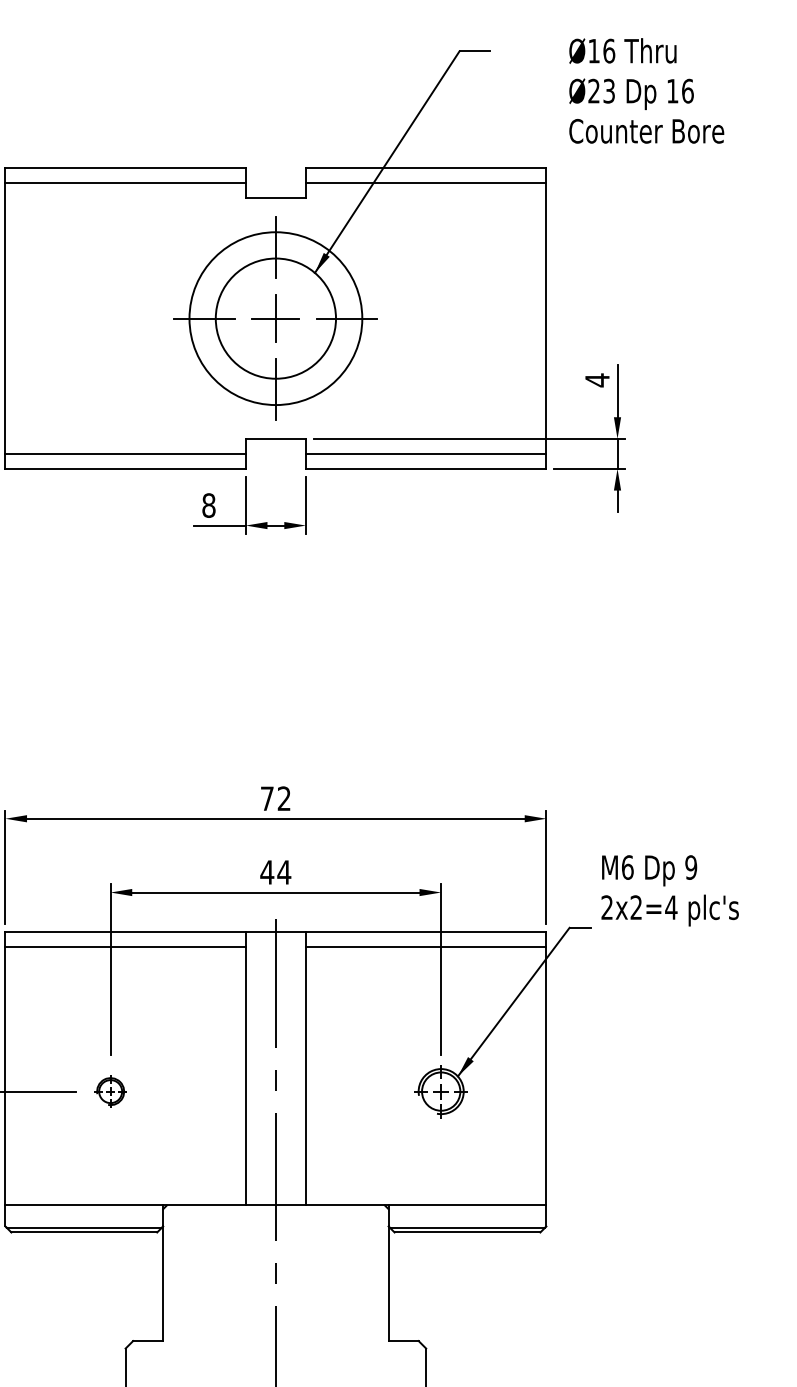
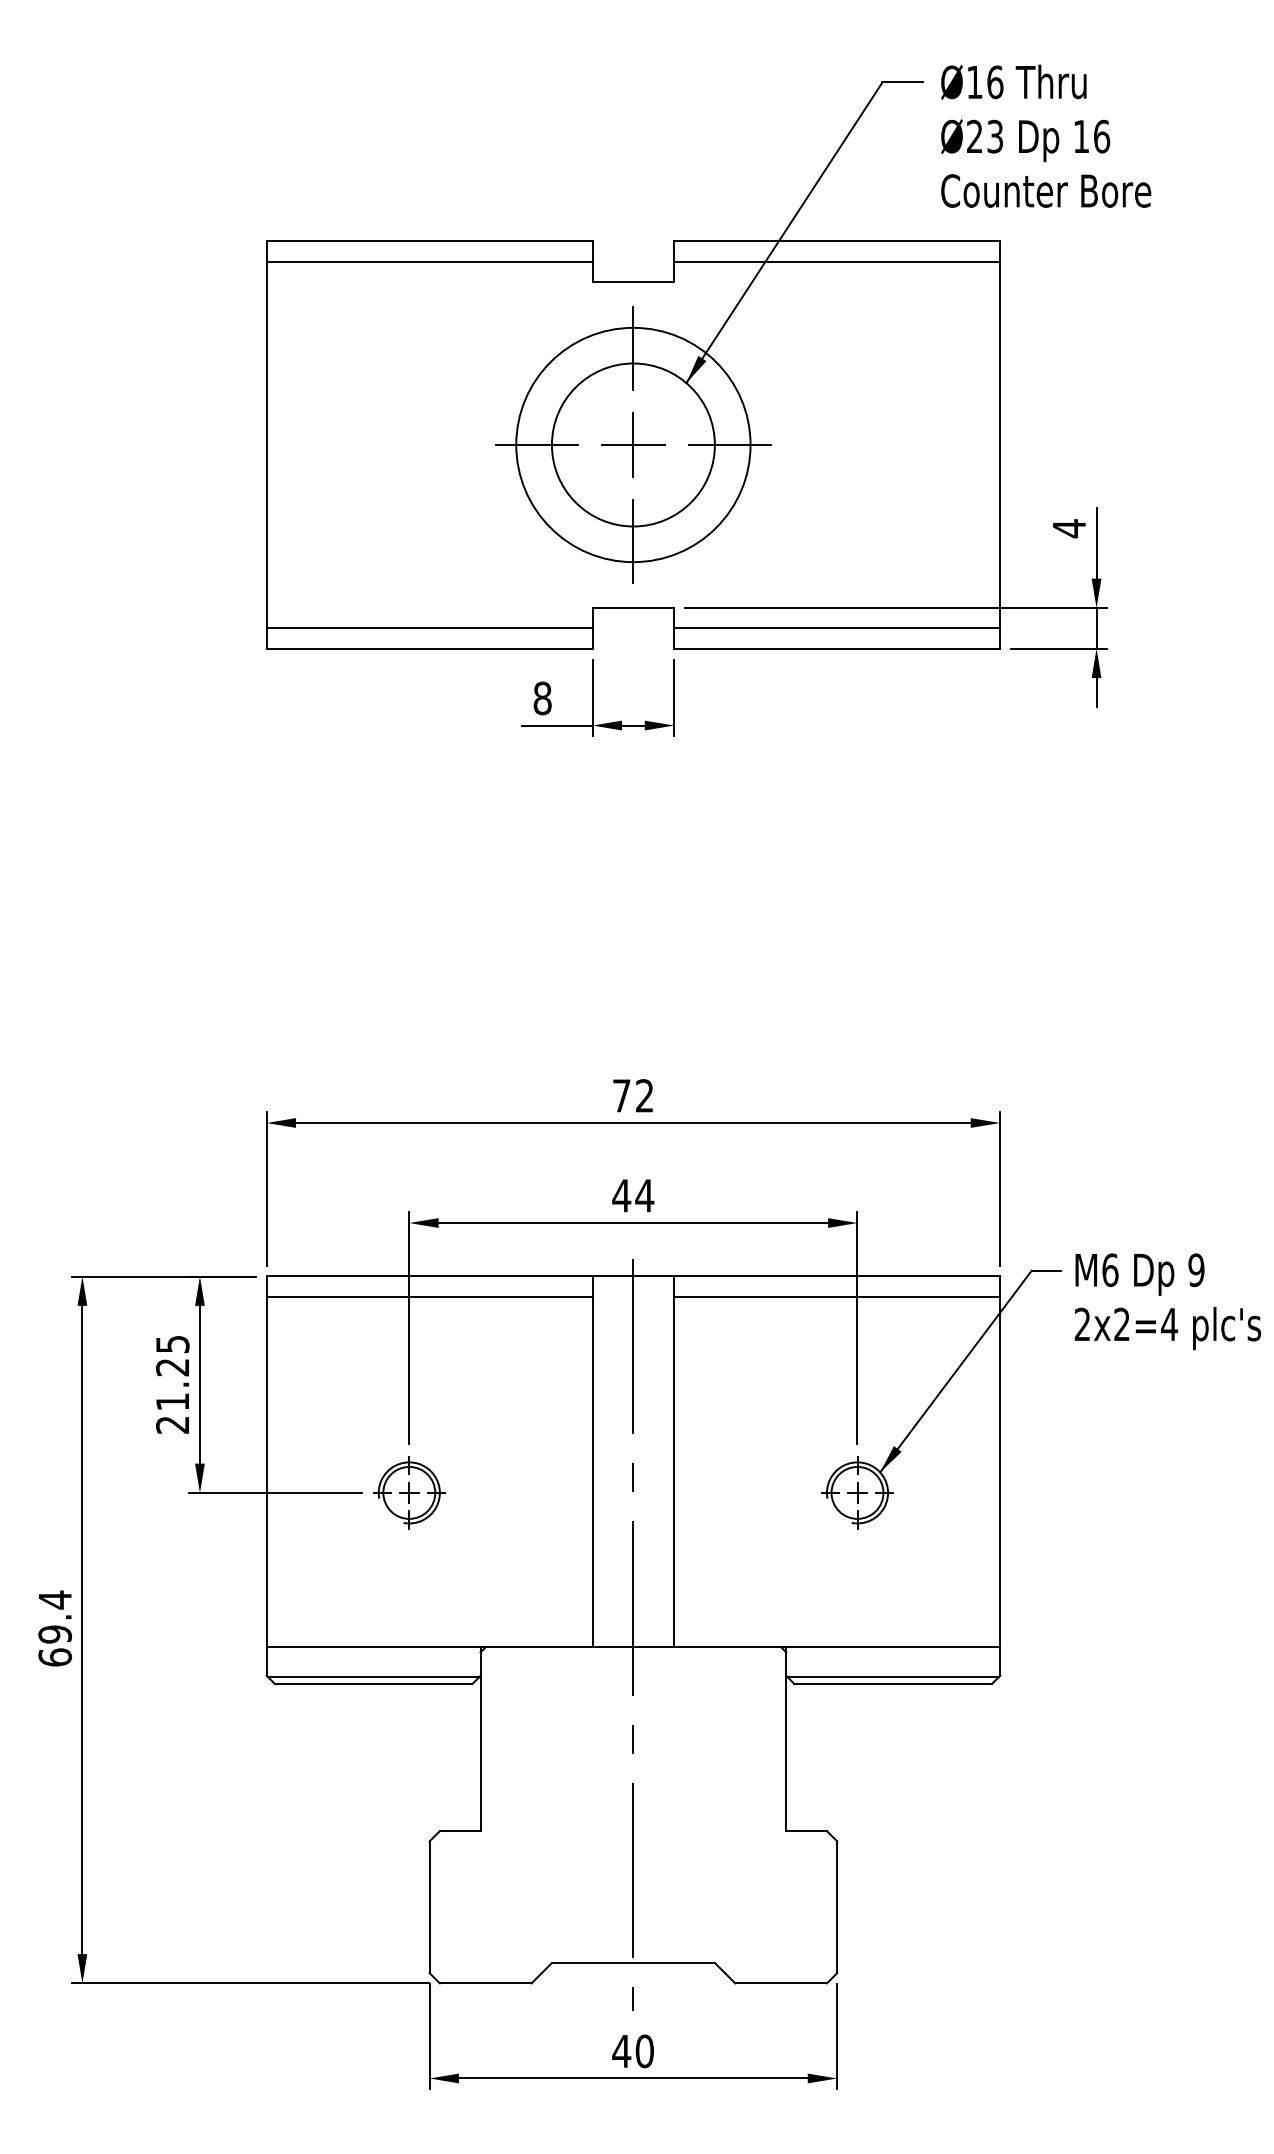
text: (646, 90) -> (1046, 135), moved
text: (669, 890) -> (1167, 1301), moved
part: (110, 1091) -> (409, 1492), size x1.67

